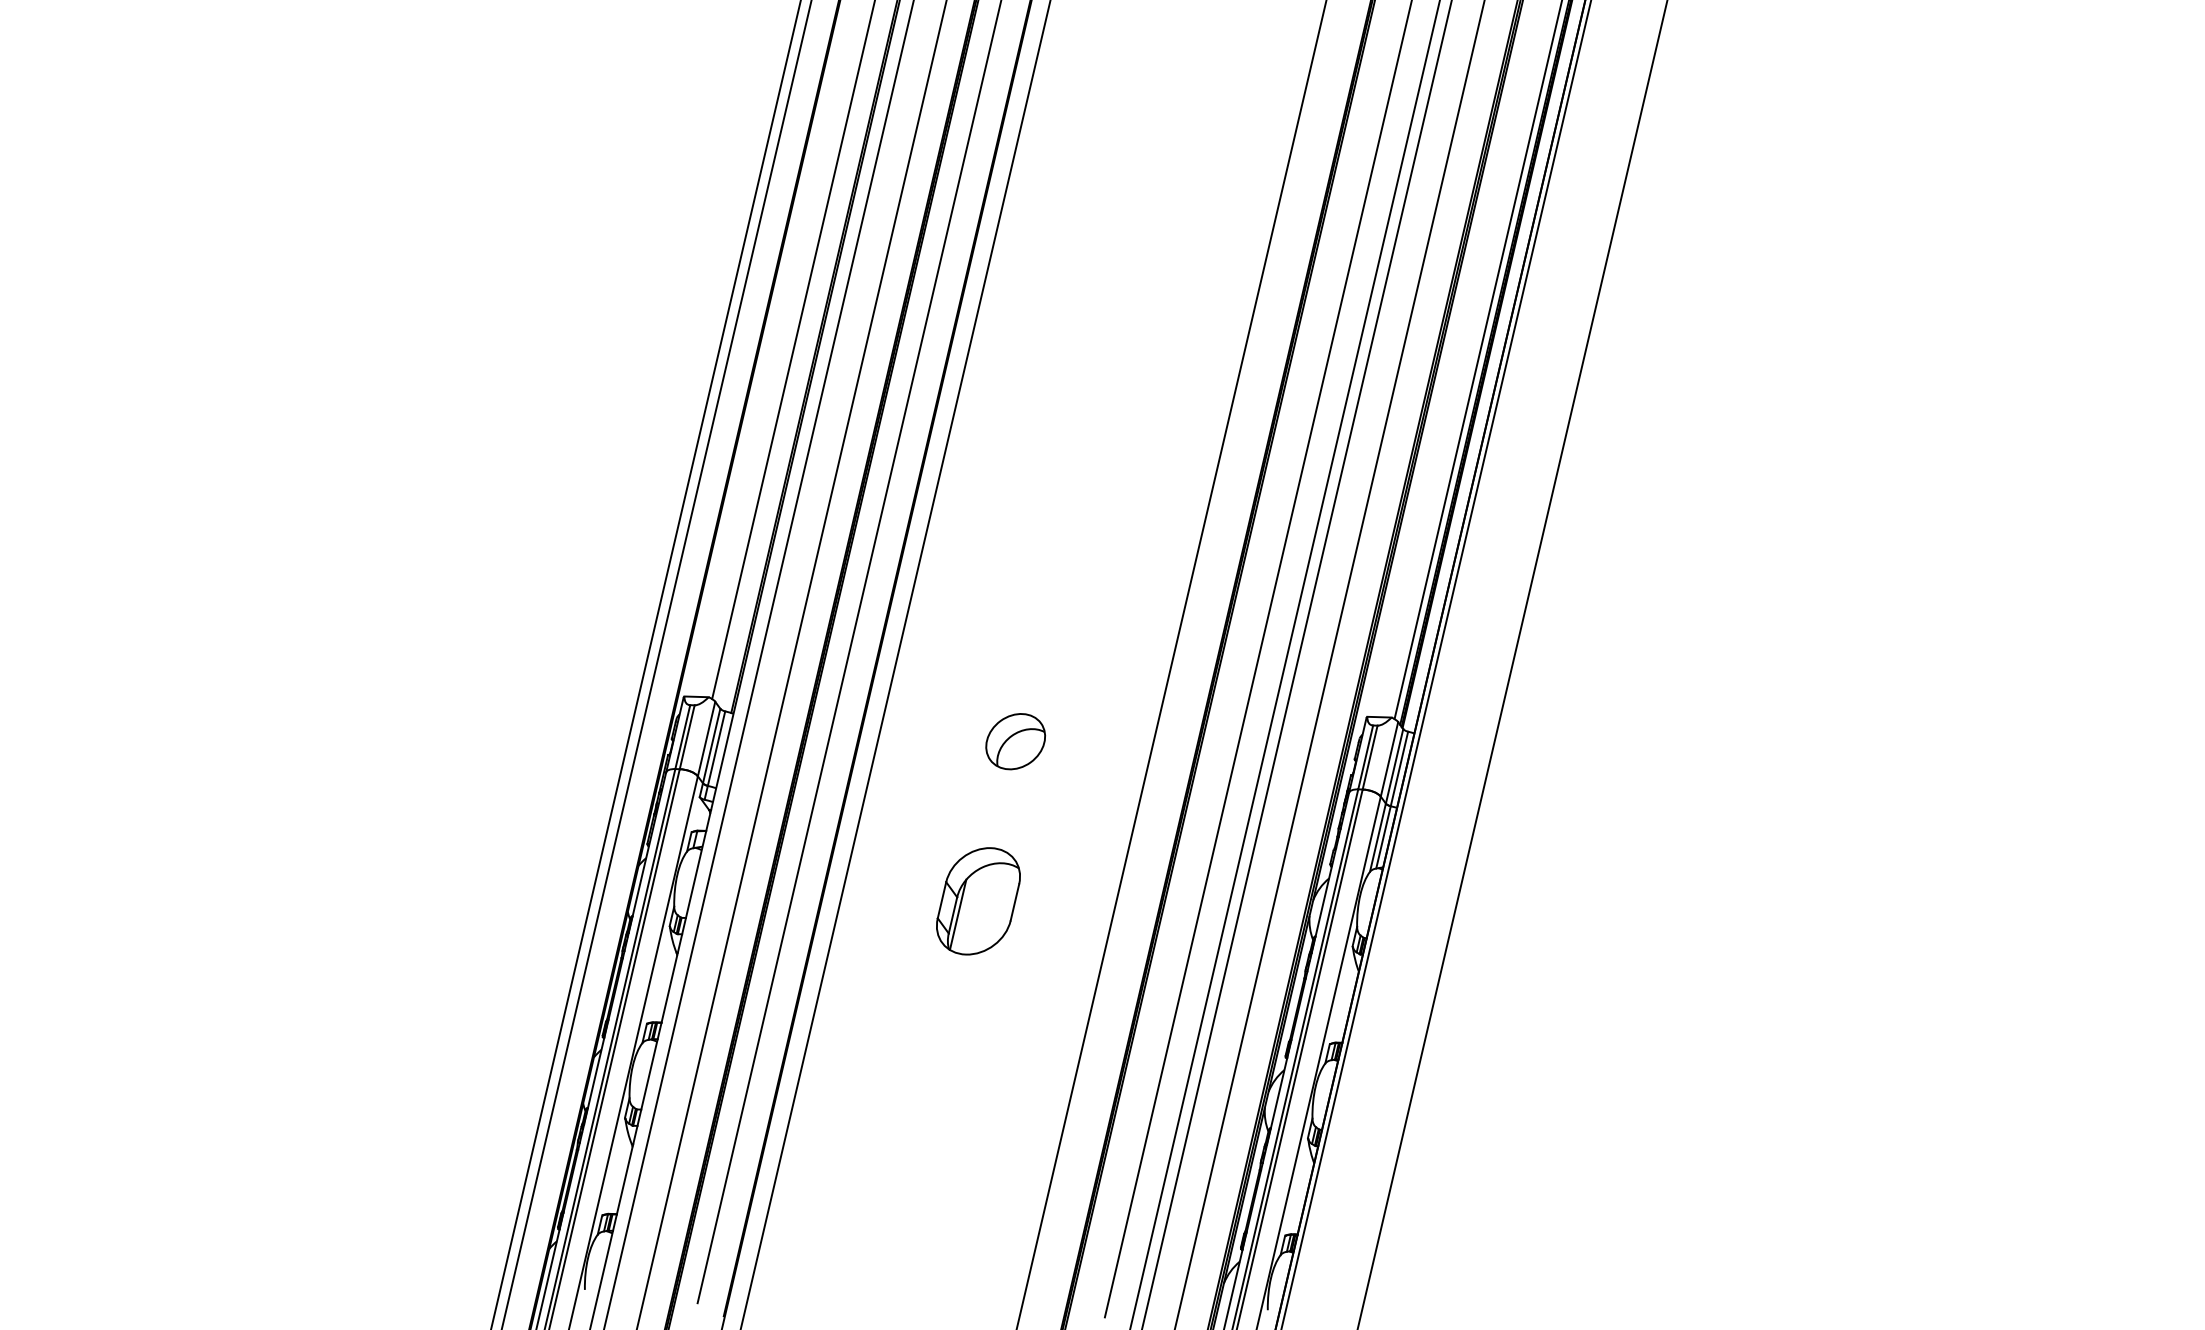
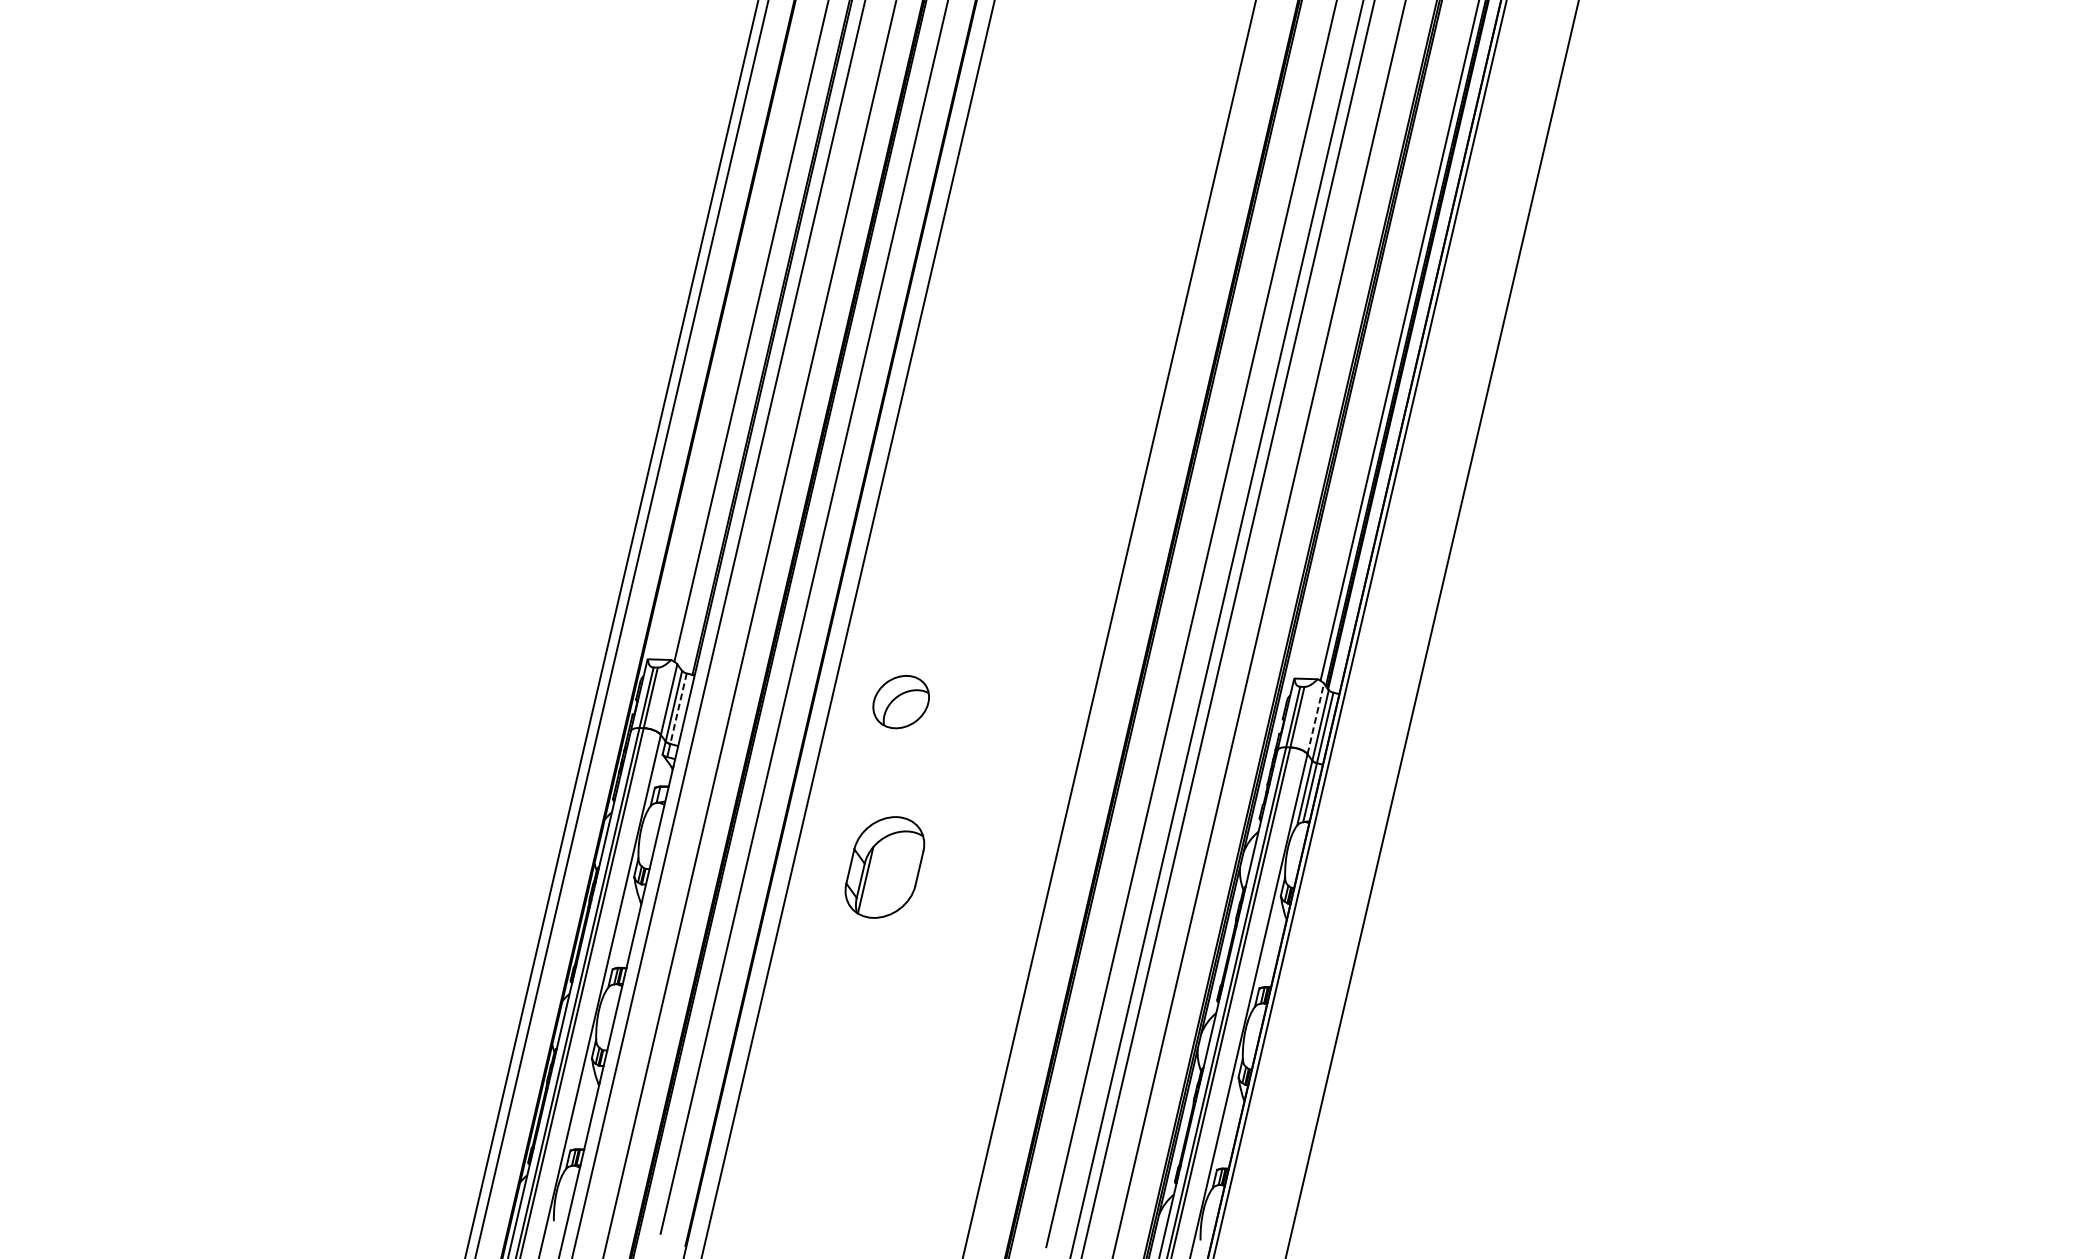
part: (1015, 741) -> (901, 701), moved
line: (716, 749) -> (678, 709), solid -> dashed
line: (1389, 758) -> (1315, 718), solid -> dashed
part: (978, 901) -> (884, 867), moved

